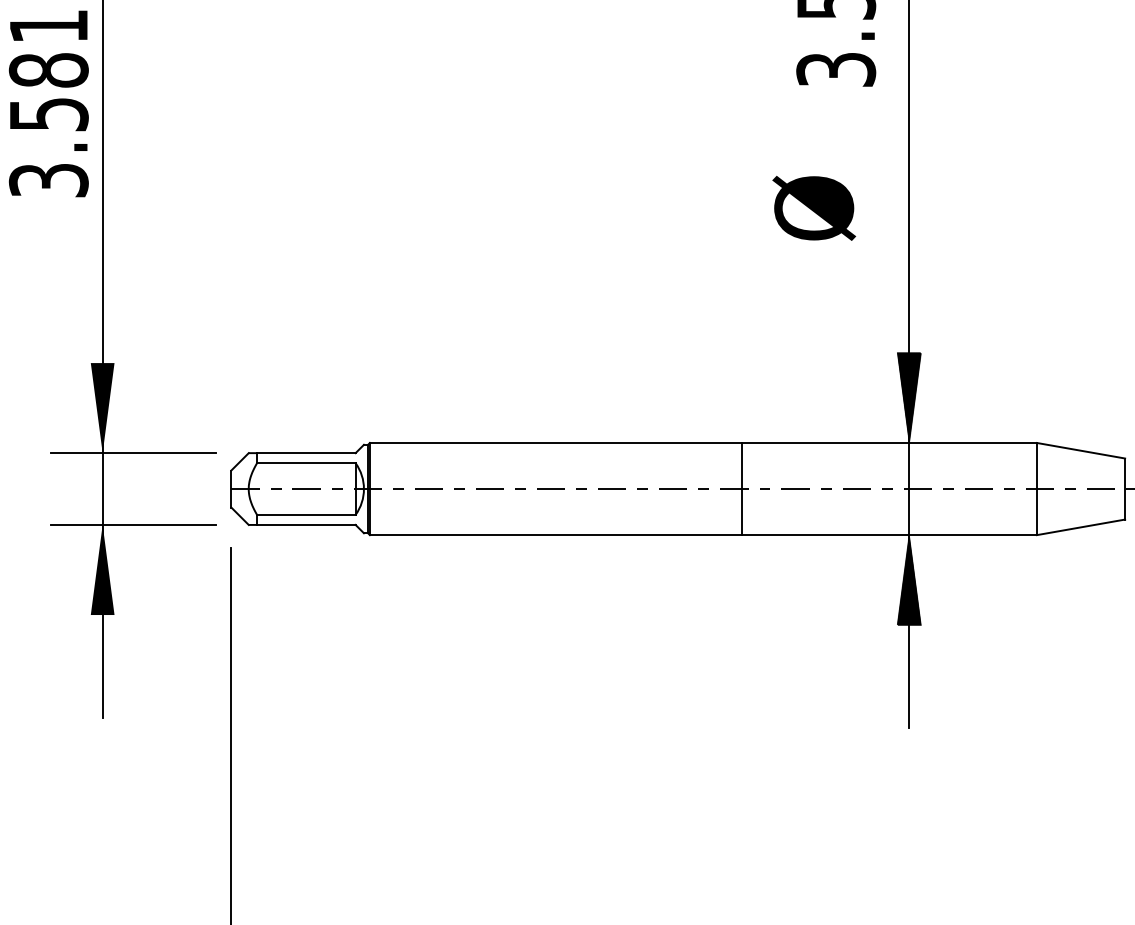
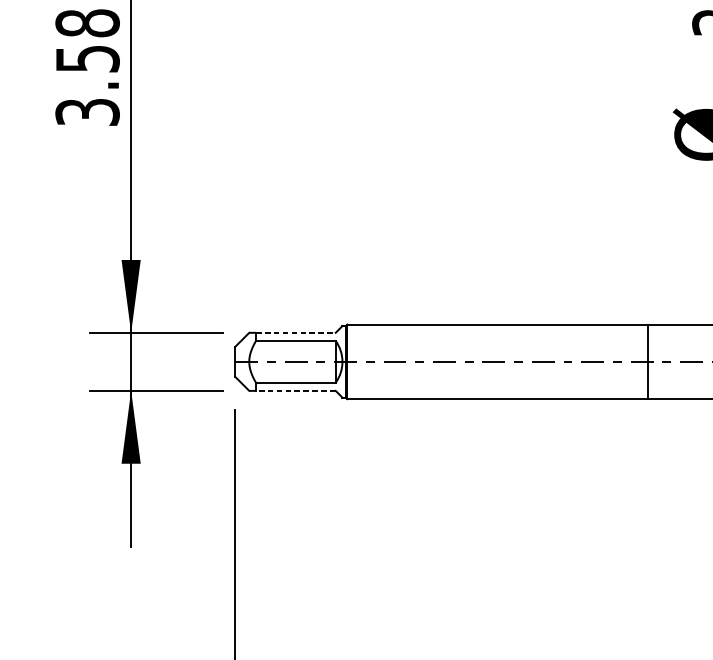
line: (306, 453) -> (295, 333), solid -> dashed
line: (305, 524) -> (295, 390), solid -> dashed

